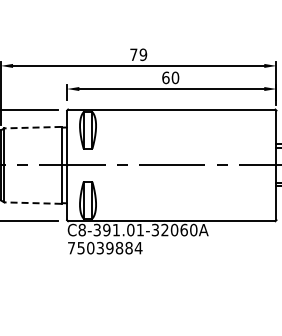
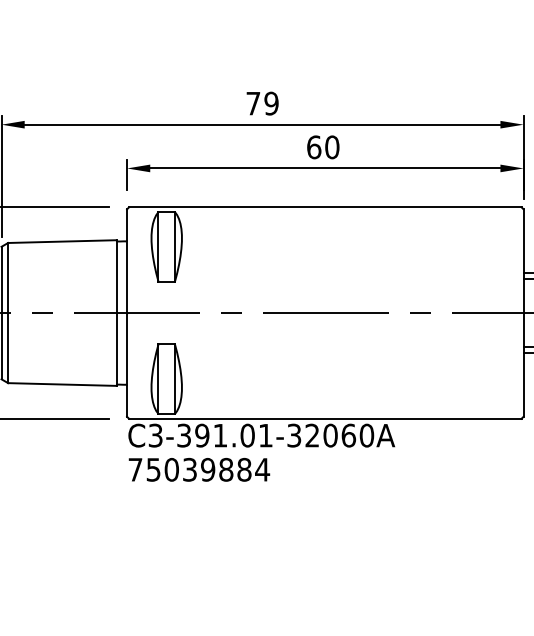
line: (32, 127) -> (61, 241), dashed -> solid
line: (32, 203) -> (61, 385), dashed -> solid
text: (81, 230) -> (154, 436), C8-391.01-32060A -> C3-391.01-32060A

